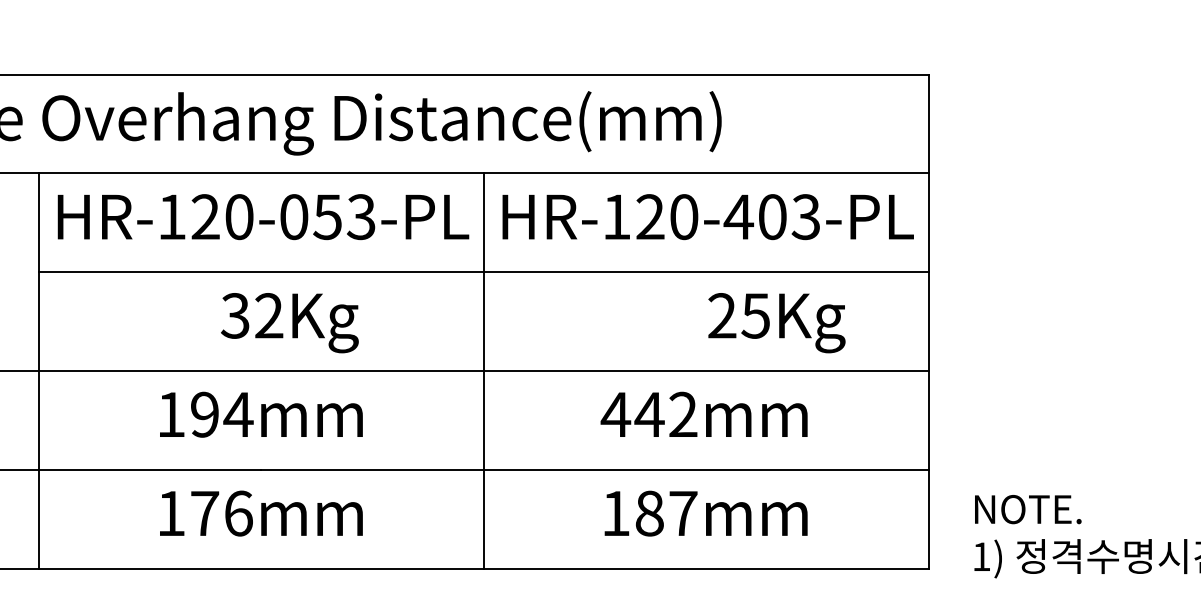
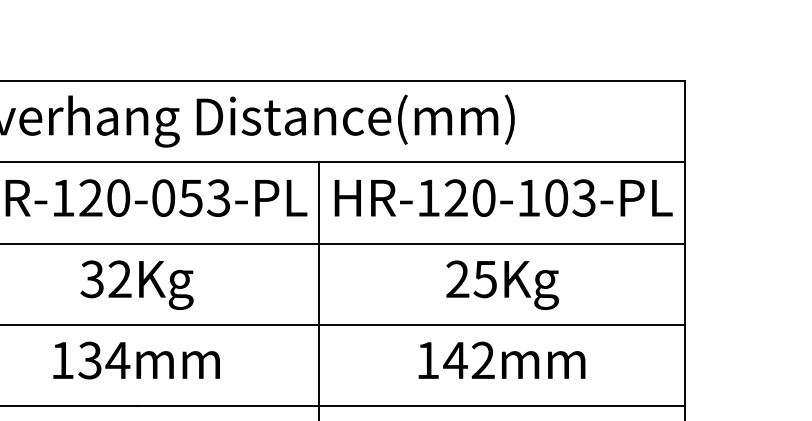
text: (738, 216) -> (528, 197), HR-120-403-PL -> HR-120-103-PL
text: (289, 323) -> (136, 285), moved
text: (776, 323) -> (502, 285), moved
text: (204, 414) -> (89, 360), 194mm -> 134mm
text: (615, 414) -> (427, 360), 442mm -> 142mm

